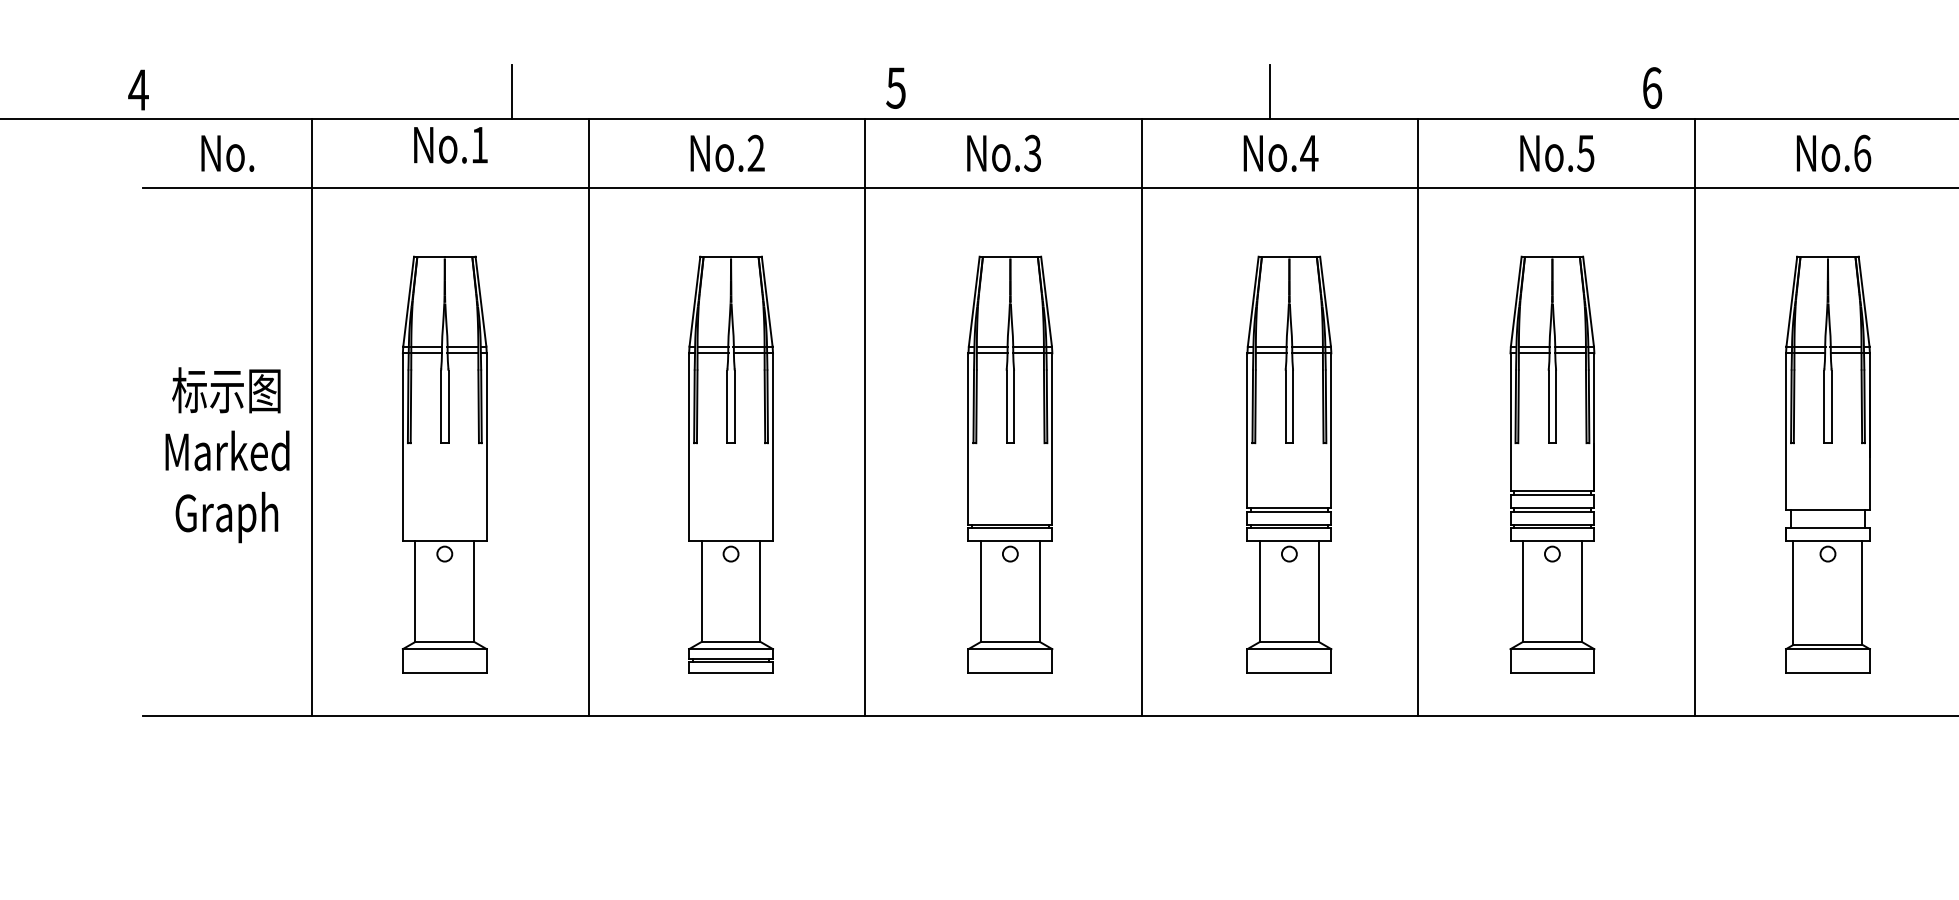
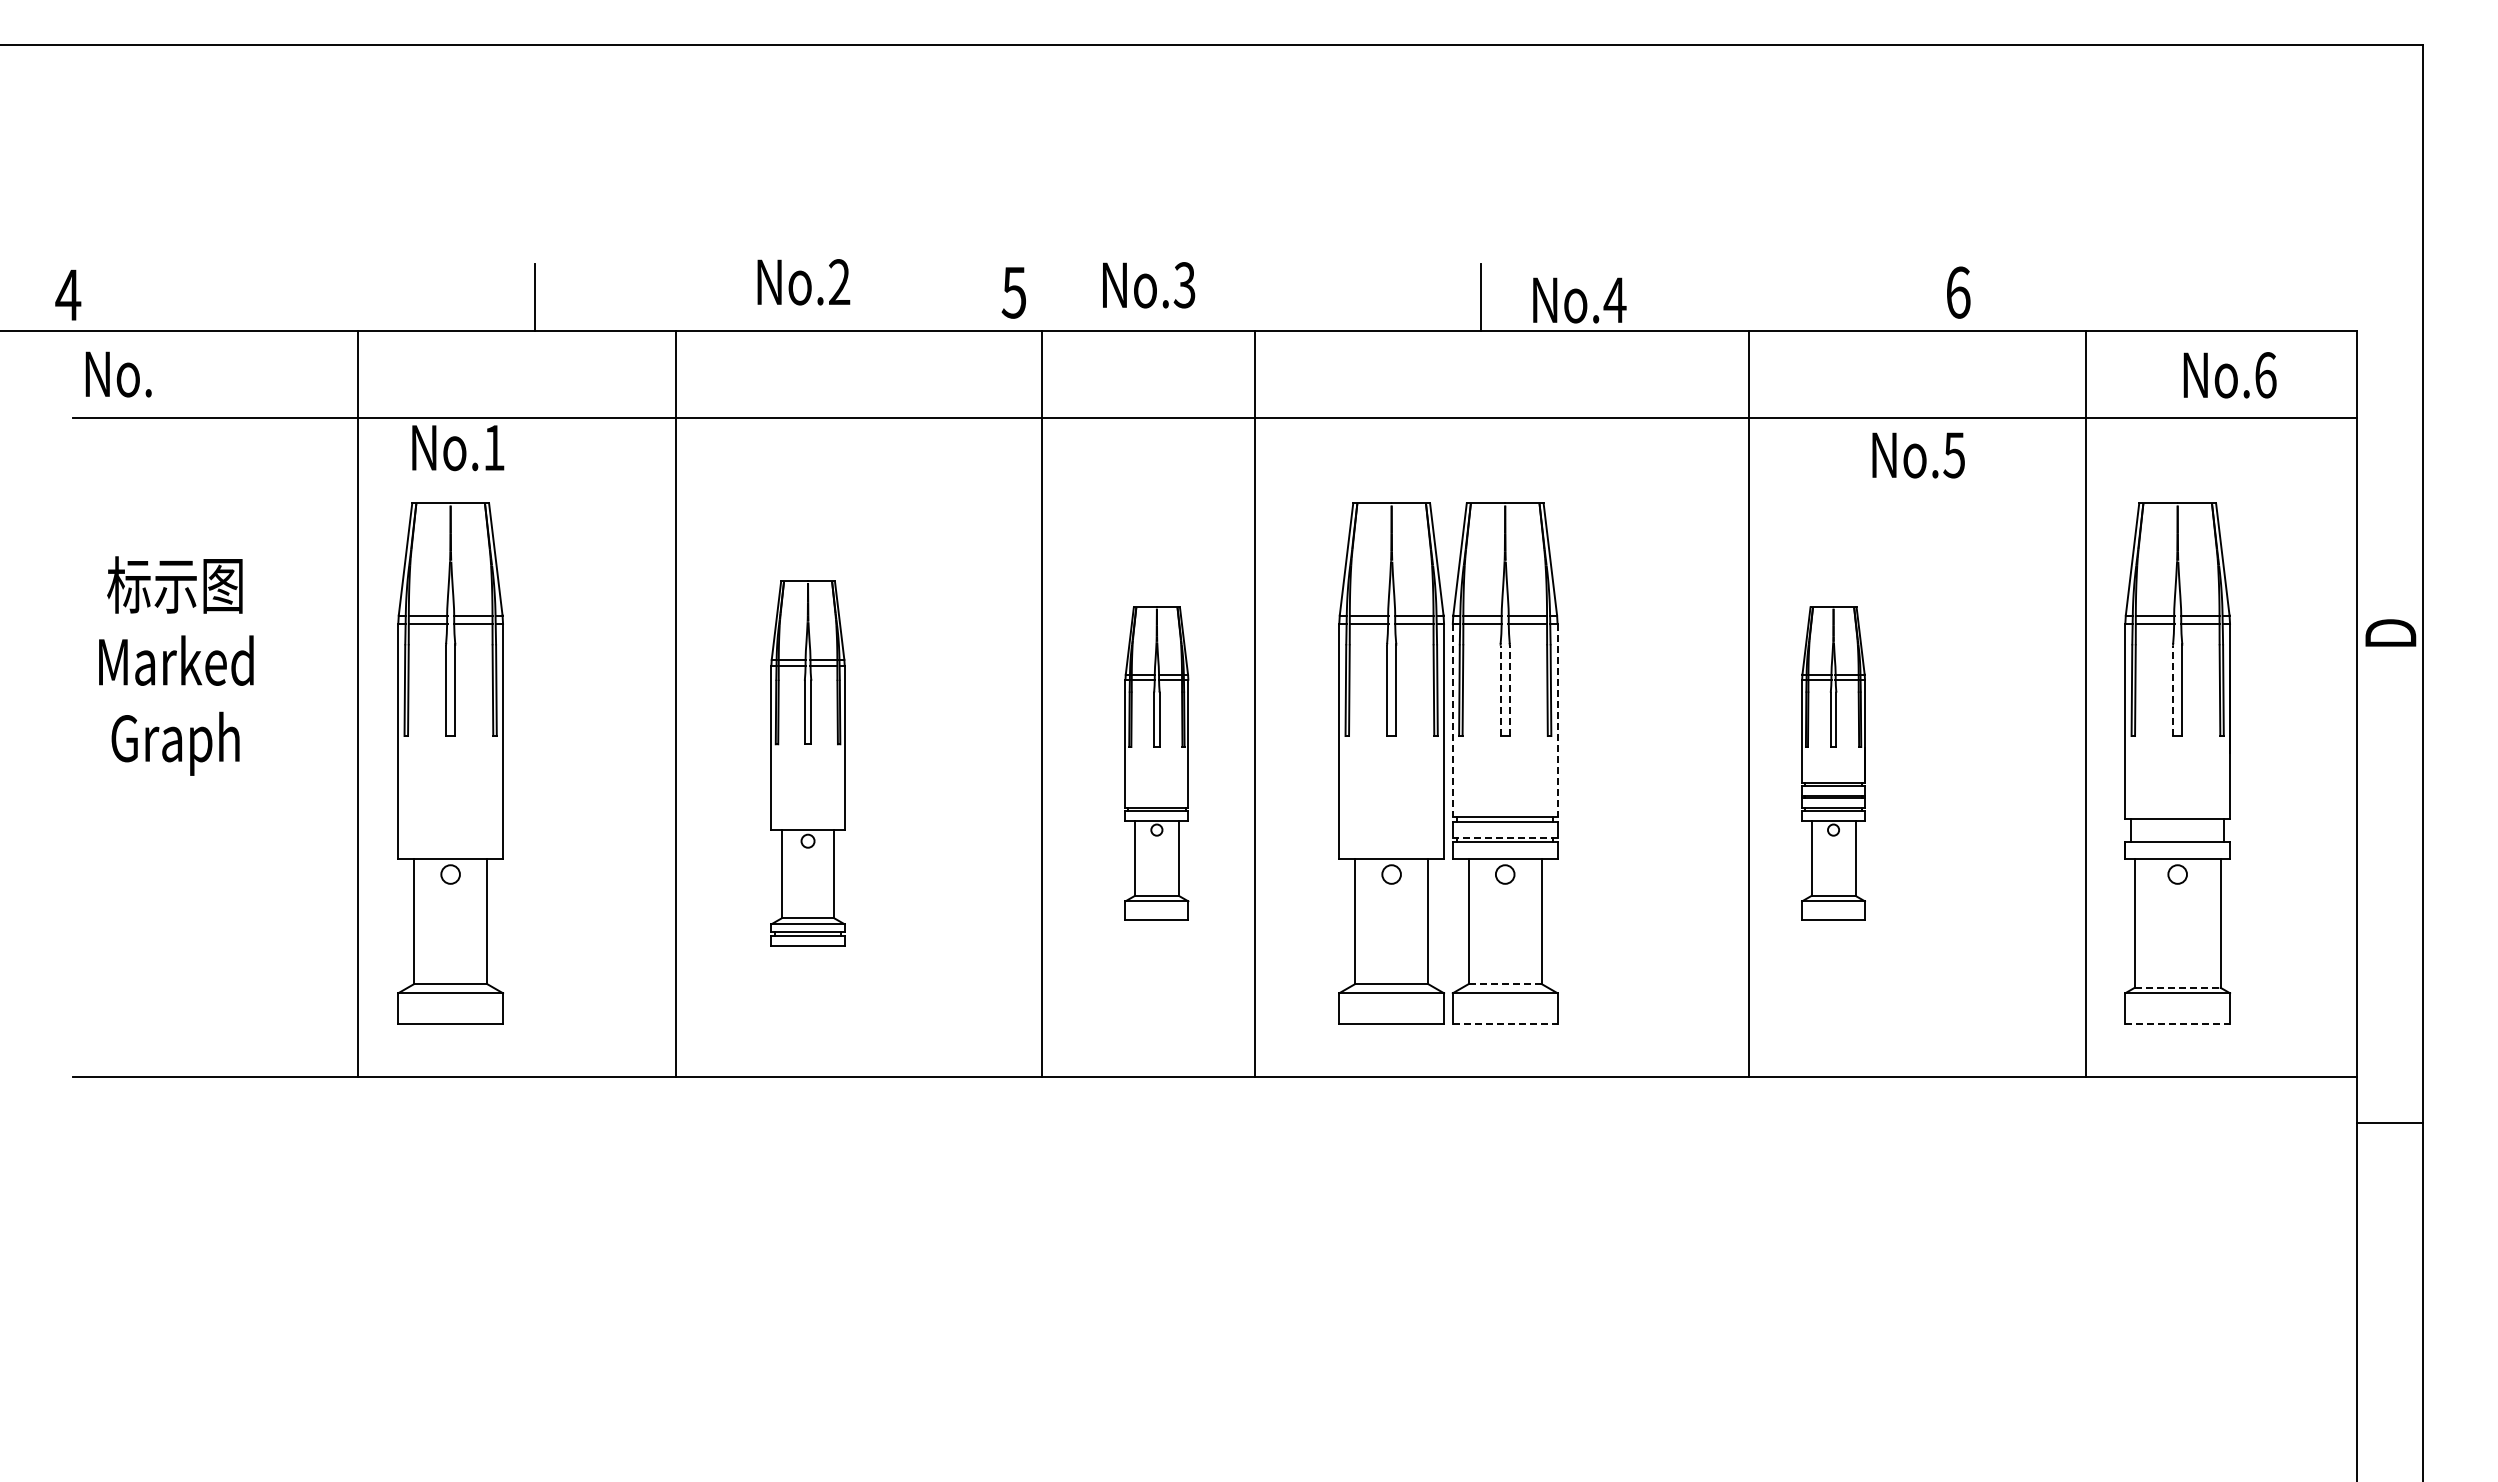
text: (451, 145) -> (458, 448), moved
text: (227, 153) -> (118, 374), moved
text: (727, 153) -> (803, 282), moved
text: (1004, 153) -> (1149, 285), moved
text: (1280, 153) -> (1579, 300), moved
text: (1557, 153) -> (1918, 455), moved
text: (1833, 153) -> (2229, 375), moved
line: (1285, 406) -> (1500, 690), solid -> dashed
line: (1292, 406) -> (1509, 690), solid -> dashed
line: (1824, 406) -> (2173, 690), solid -> dashed
line: (311, 417) -> (357, 703), moved
line: (588, 417) -> (676, 703), moved
line: (865, 417) -> (1042, 703), moved
line: (1141, 417) -> (1254, 703), moved
line: (1417, 417) -> (1748, 703), moved
line: (1694, 417) -> (2086, 703), moved
line: (1247, 430) -> (1452, 720), solid -> dashed
line: (1331, 430) -> (1557, 720), solid -> dashed
text: (227, 454) -> (176, 665), moved
part: (730, 465) -> (807, 763), size x0.7
part: (1010, 465) -> (1156, 763), size x0.6
part: (1198, 465) -> (1391, 763), added
part: (1552, 465) -> (1833, 763), size x0.6
line: (1288, 524) -> (1504, 837), solid -> dashed
line: (1289, 642) -> (1505, 984), solid -> dashed
line: (1828, 644) -> (2178, 987), solid -> dashed
line: (1289, 673) -> (1505, 1023), solid -> dashed
line: (1828, 673) -> (2178, 1023), solid -> dashed

